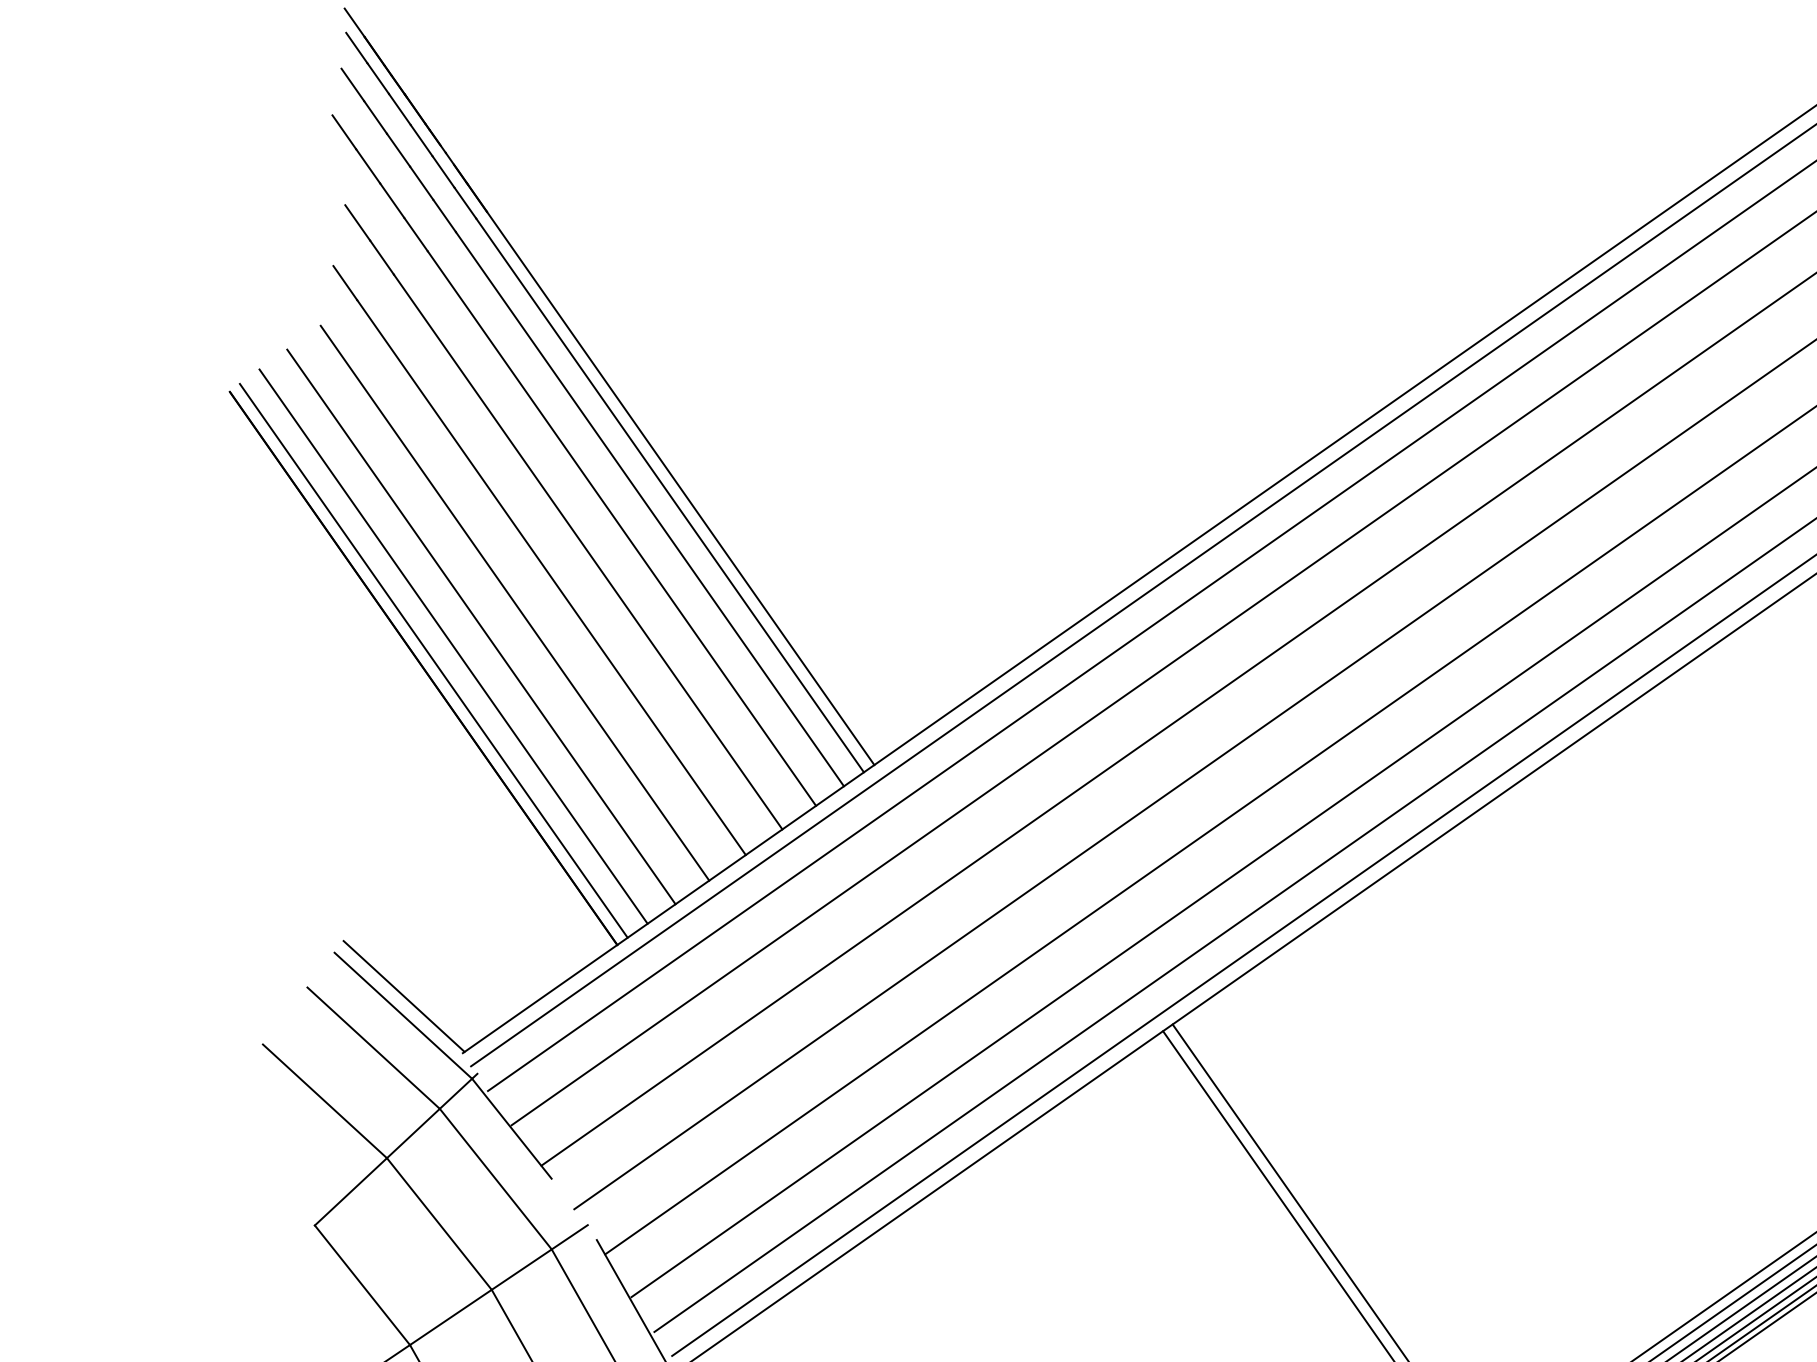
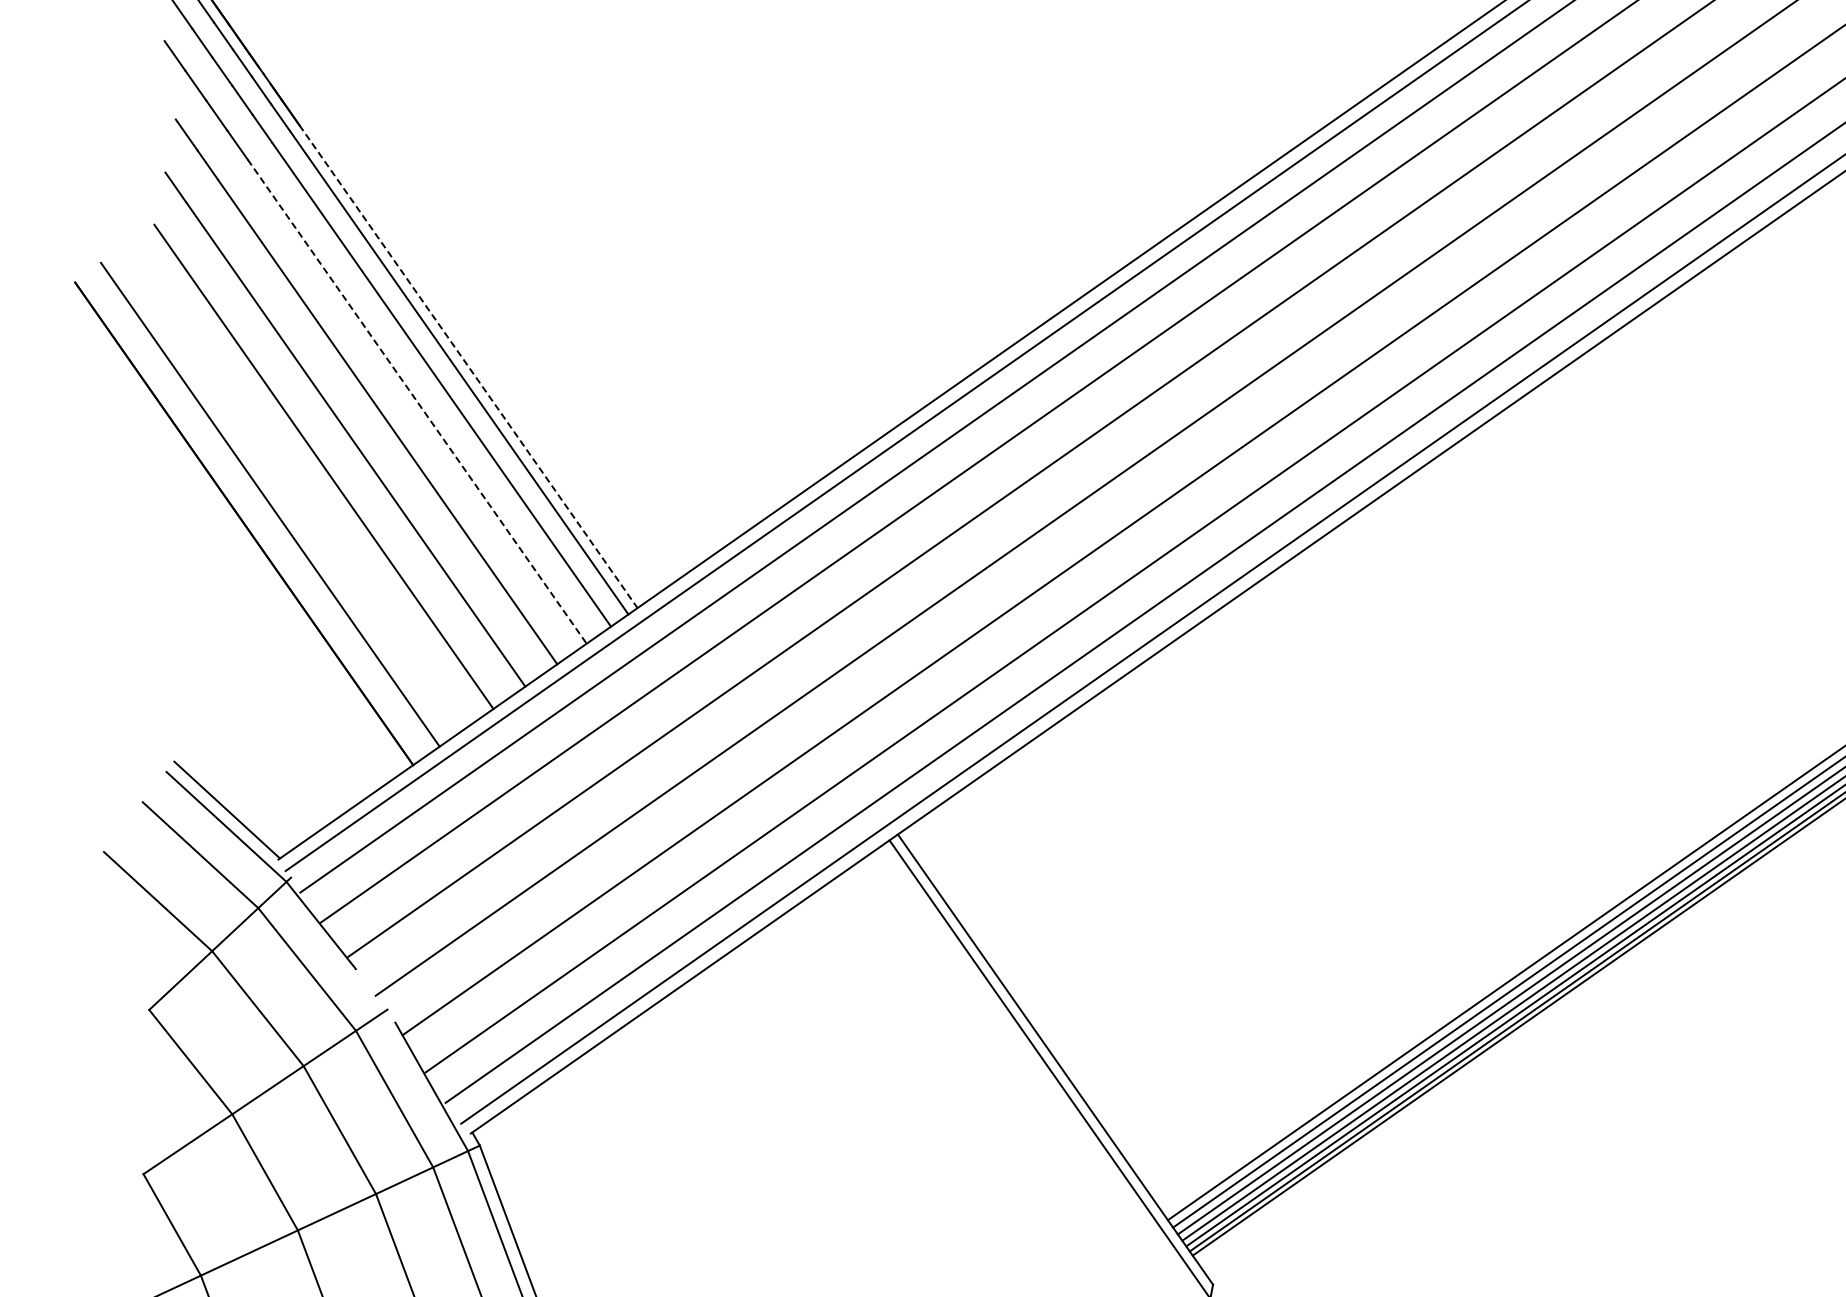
line: (680, 488) -> (468, 366), solid -> dashed
line: (622, 529) -> (417, 402), solid -> dashed
line: (481, 626) -> (294, 487), removed
line: (433, 660) -> (252, 516), removed

